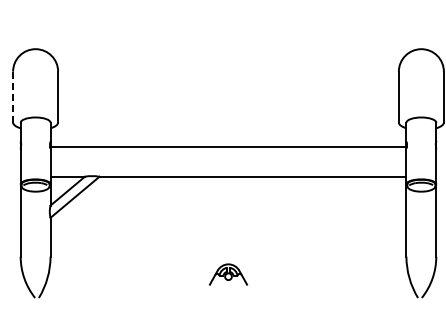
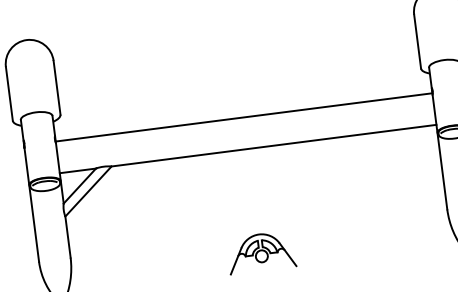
line: (13, 96) -> (9, 93), dashed -> solid
part: (228, 274) -> (261, 252), size x1.67

